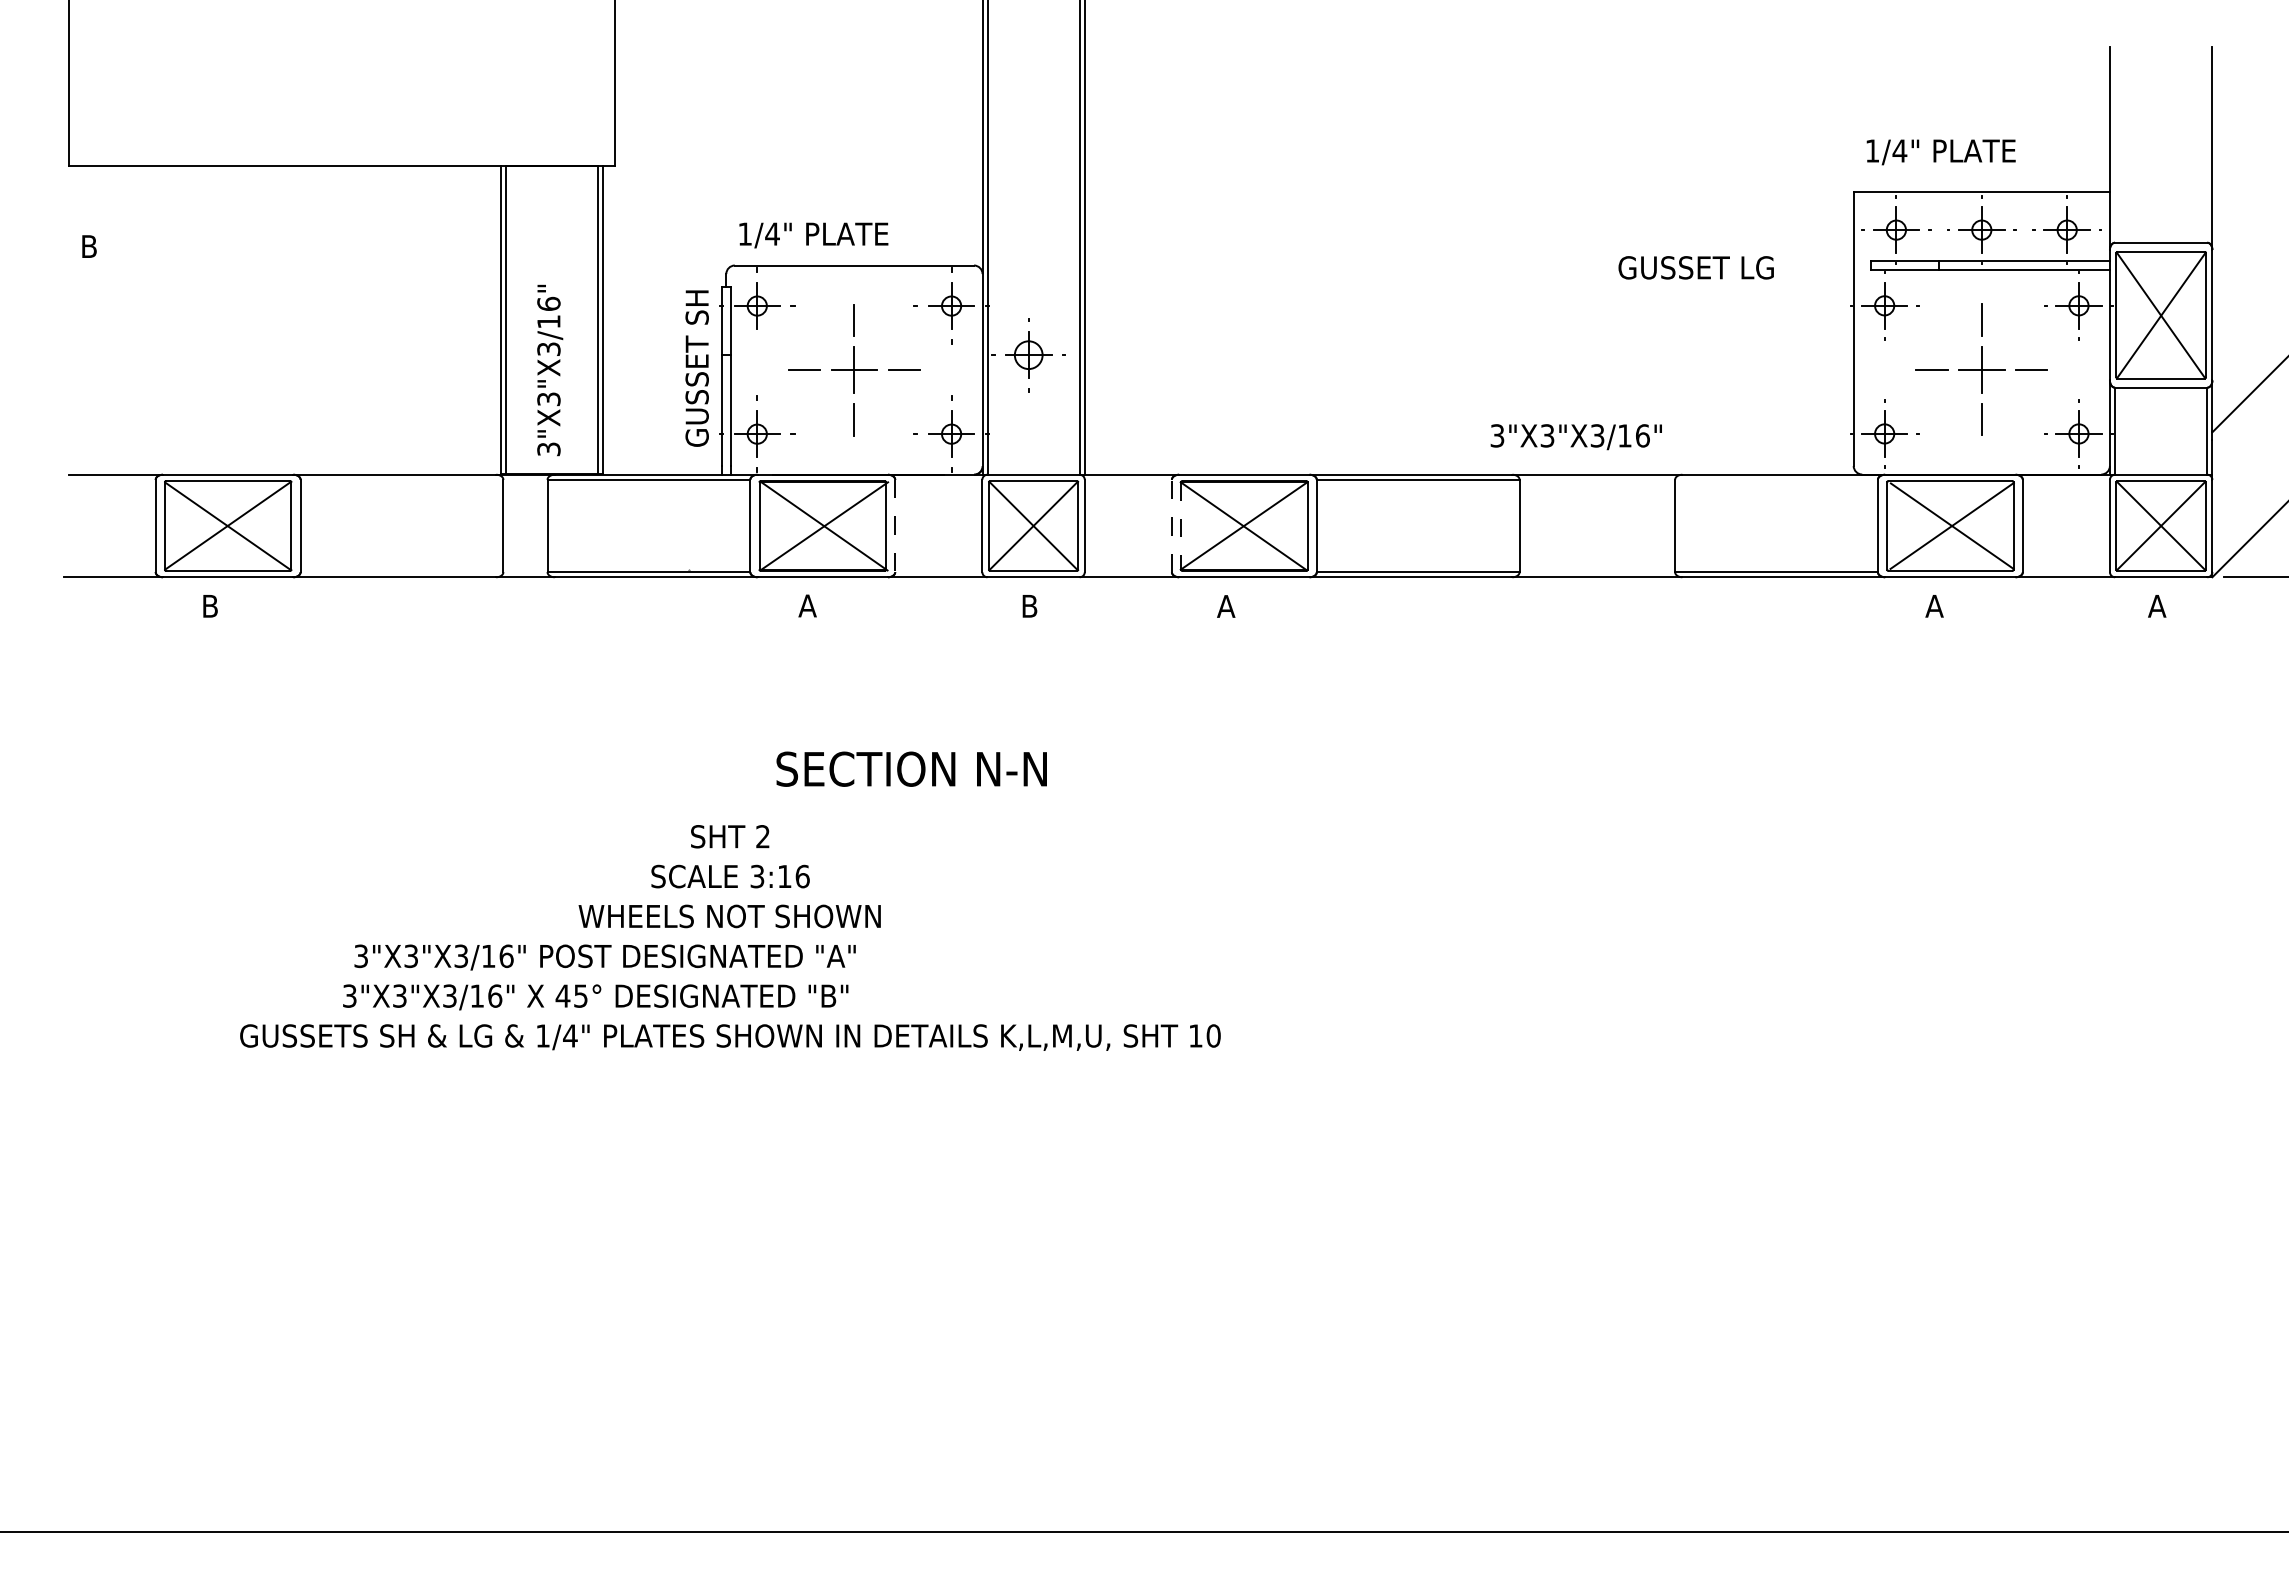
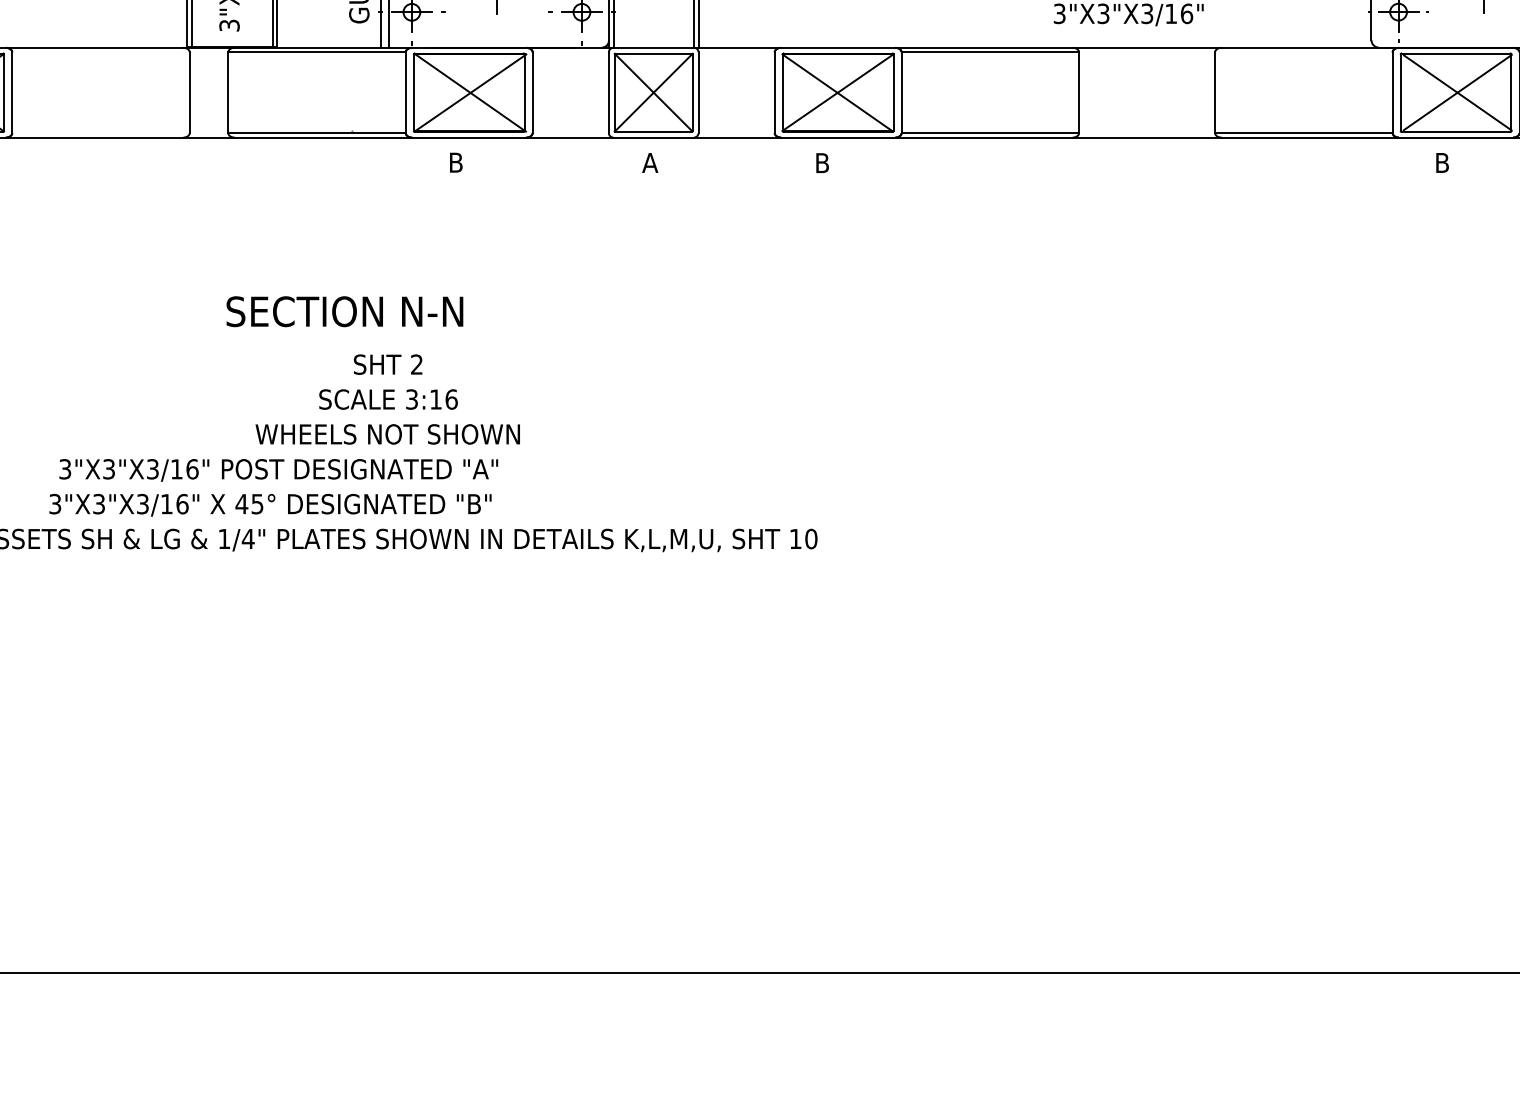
line: (1171, 525) -> (774, 92), dashed -> solid
line: (895, 526) -> (532, 93), dashed -> solid
line: (1181, 526) -> (783, 93), dashed -> solid
text: (807, 605) -> (455, 162), A -> B
text: (1029, 606) -> (650, 163), B -> A
text: (1226, 606) -> (822, 163), A -> B
text: (1934, 606) -> (1442, 163), A -> B
text: (911, 768) -> (344, 311), moved

